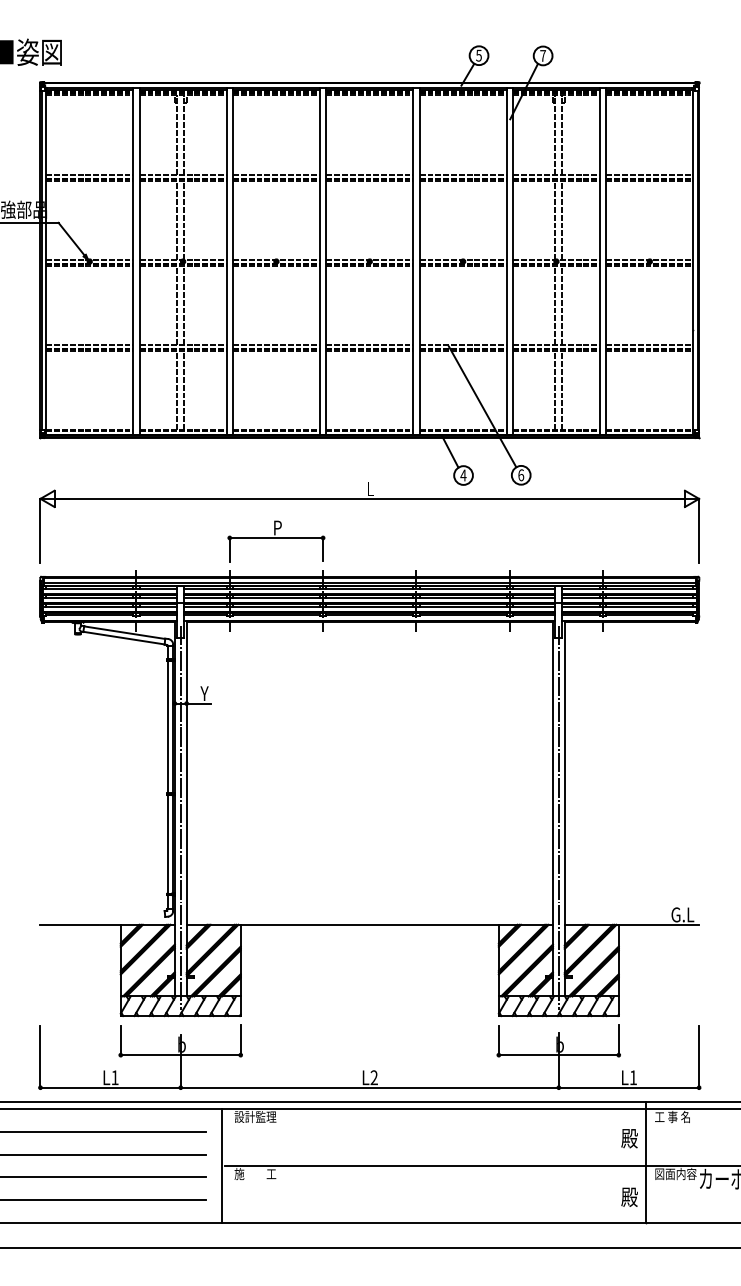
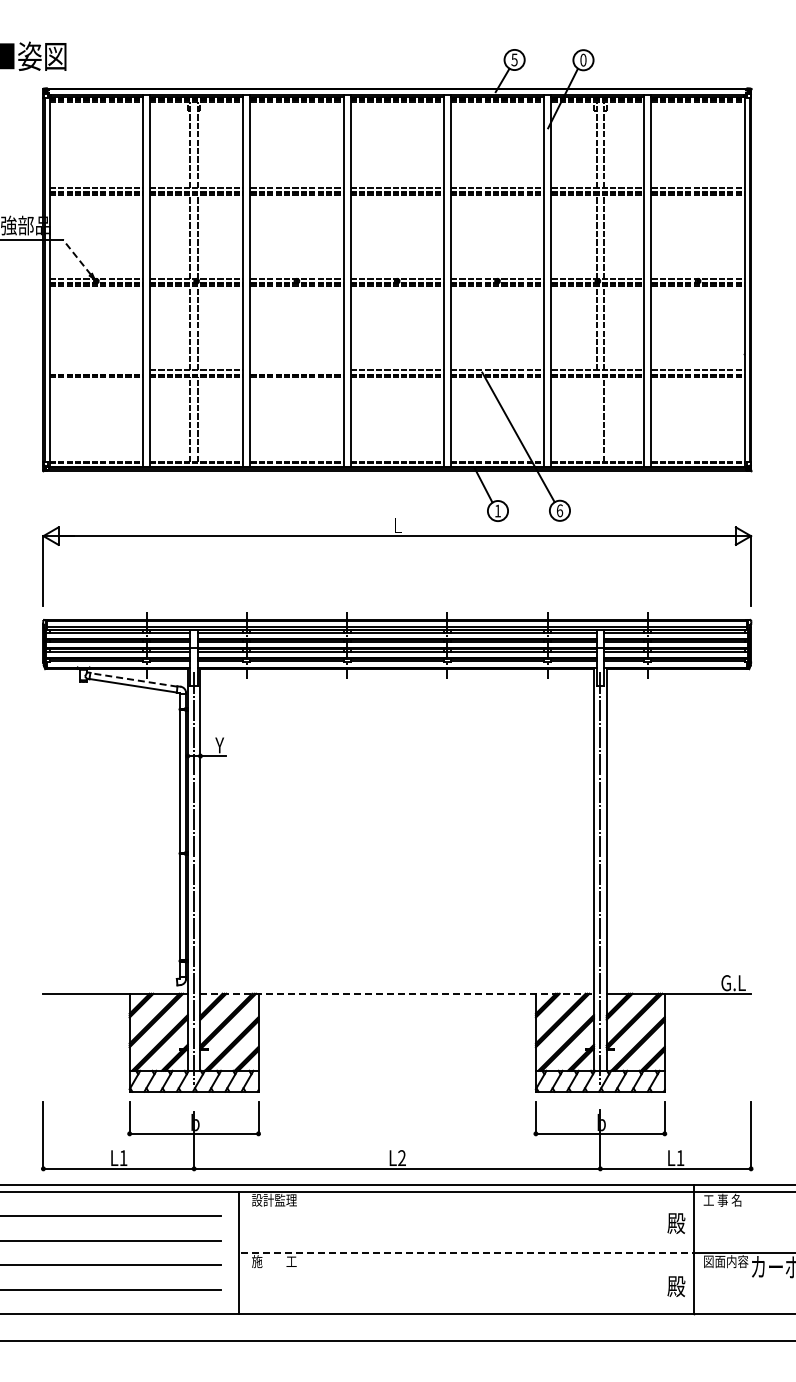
text: (543, 55) -> (583, 59), 7 -> 0
line: (71, 239) -> (76, 257), solid -> dashed
line: (88, 344) -> (95, 370), removed
line: (276, 344) -> (296, 370), removed
line: (555, 390) -> (596, 419), removed
text: (463, 475) -> (497, 510), 4 -> 1
part: (276, 541) -> (296, 581), removed
line: (124, 632) -> (133, 679), solid -> dashed
line: (370, 924) -> (397, 993), solid -> dashed
line: (436, 1165) -> (468, 1252), solid -> dashed

